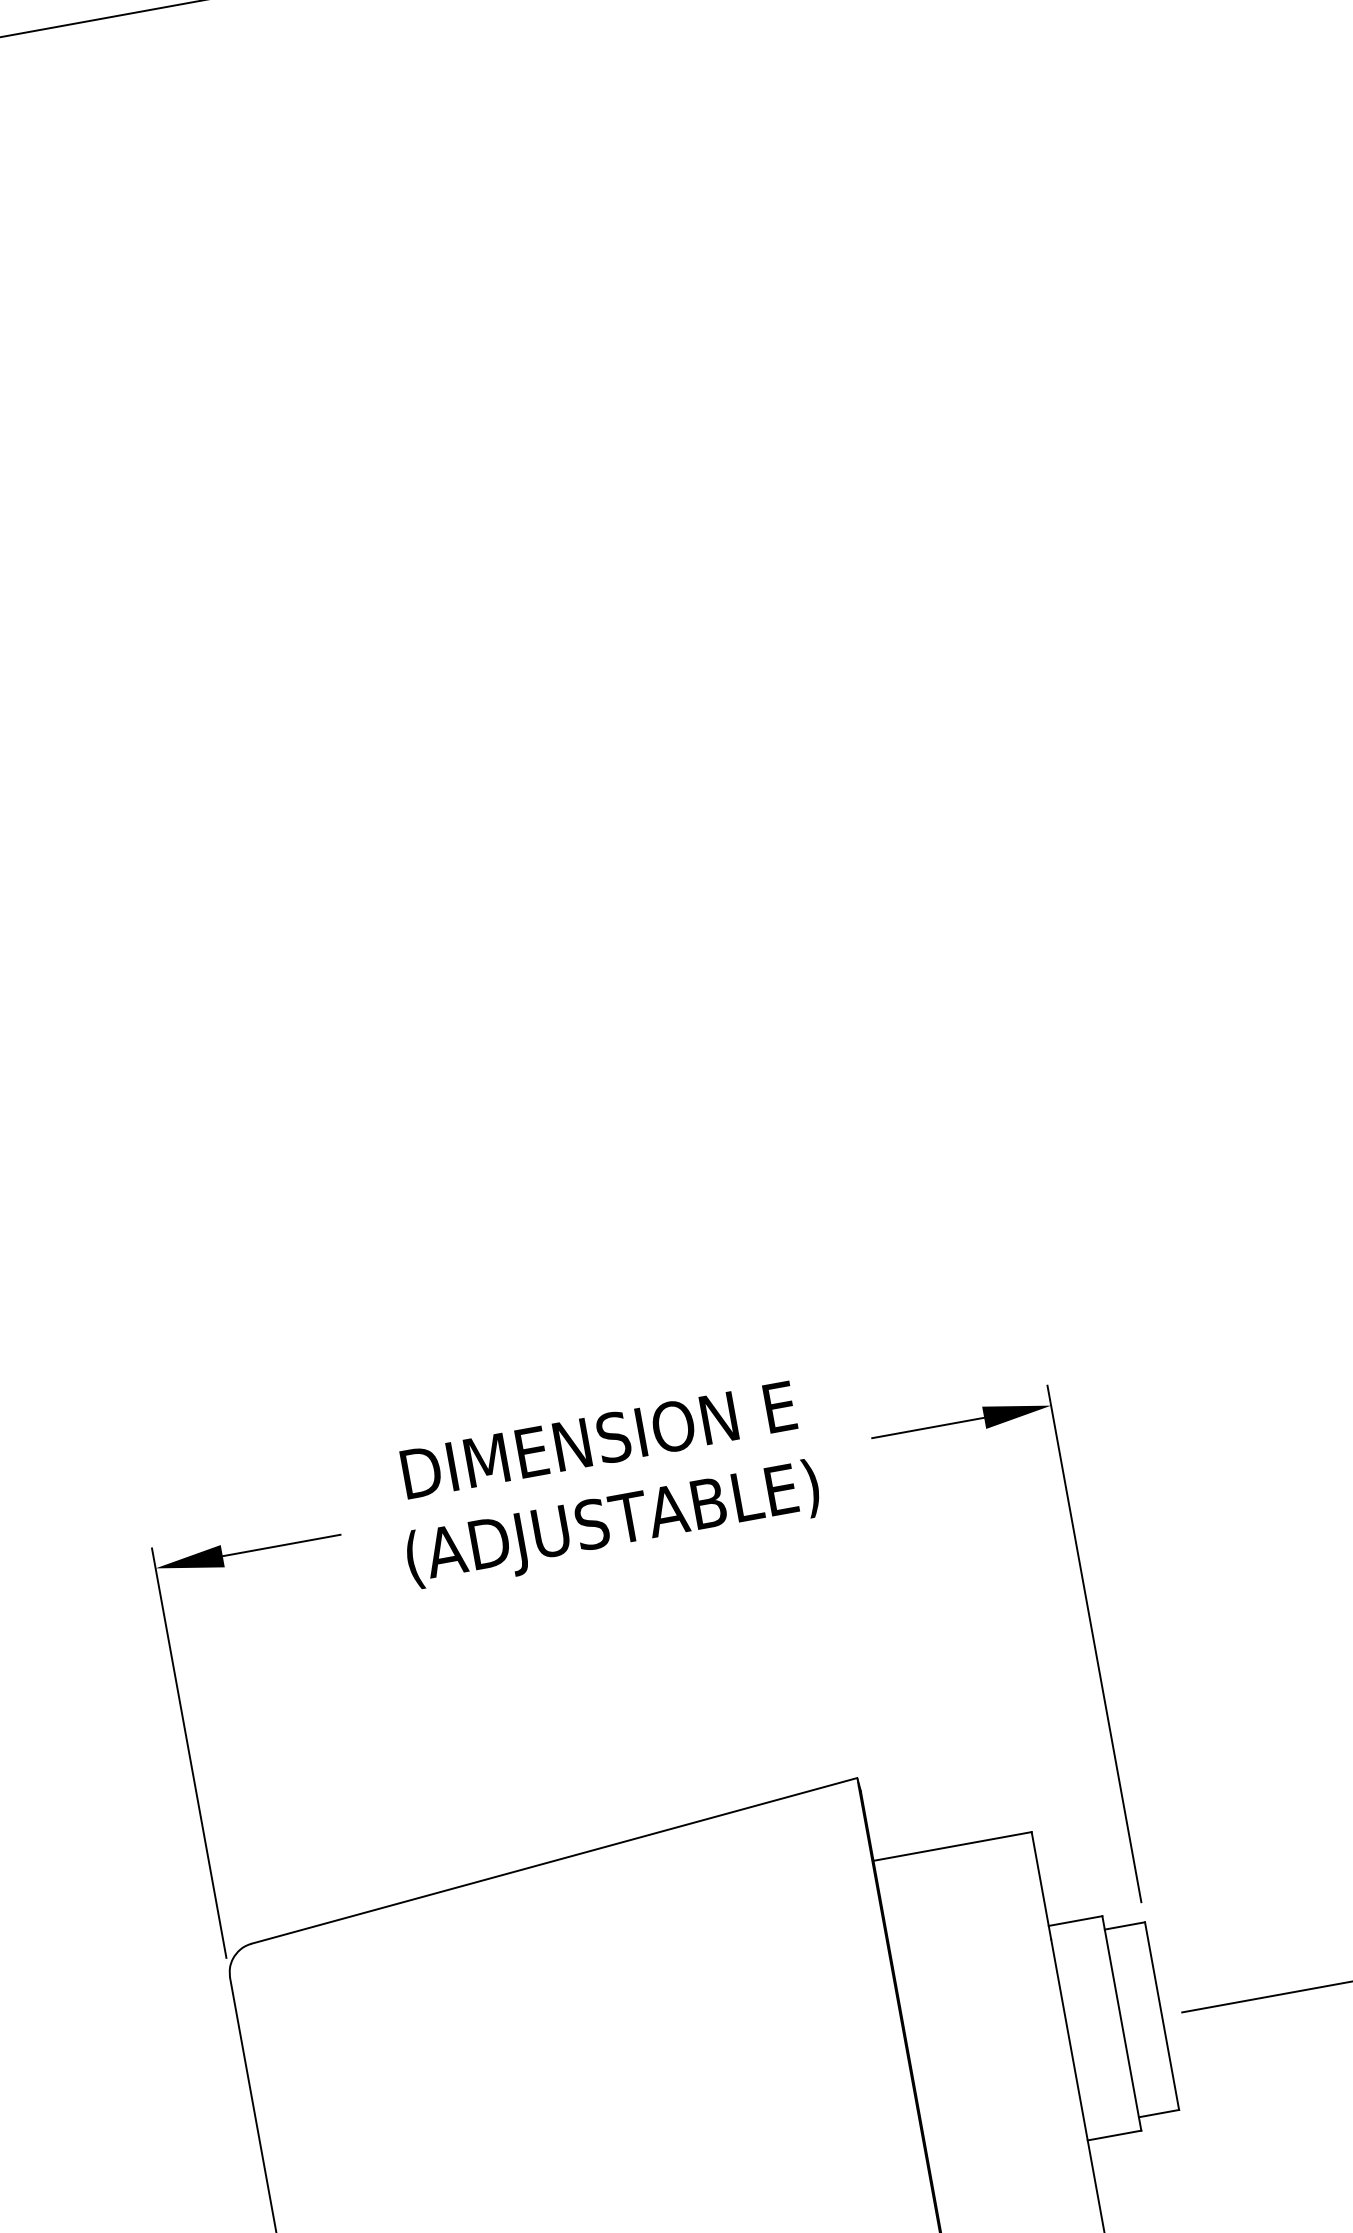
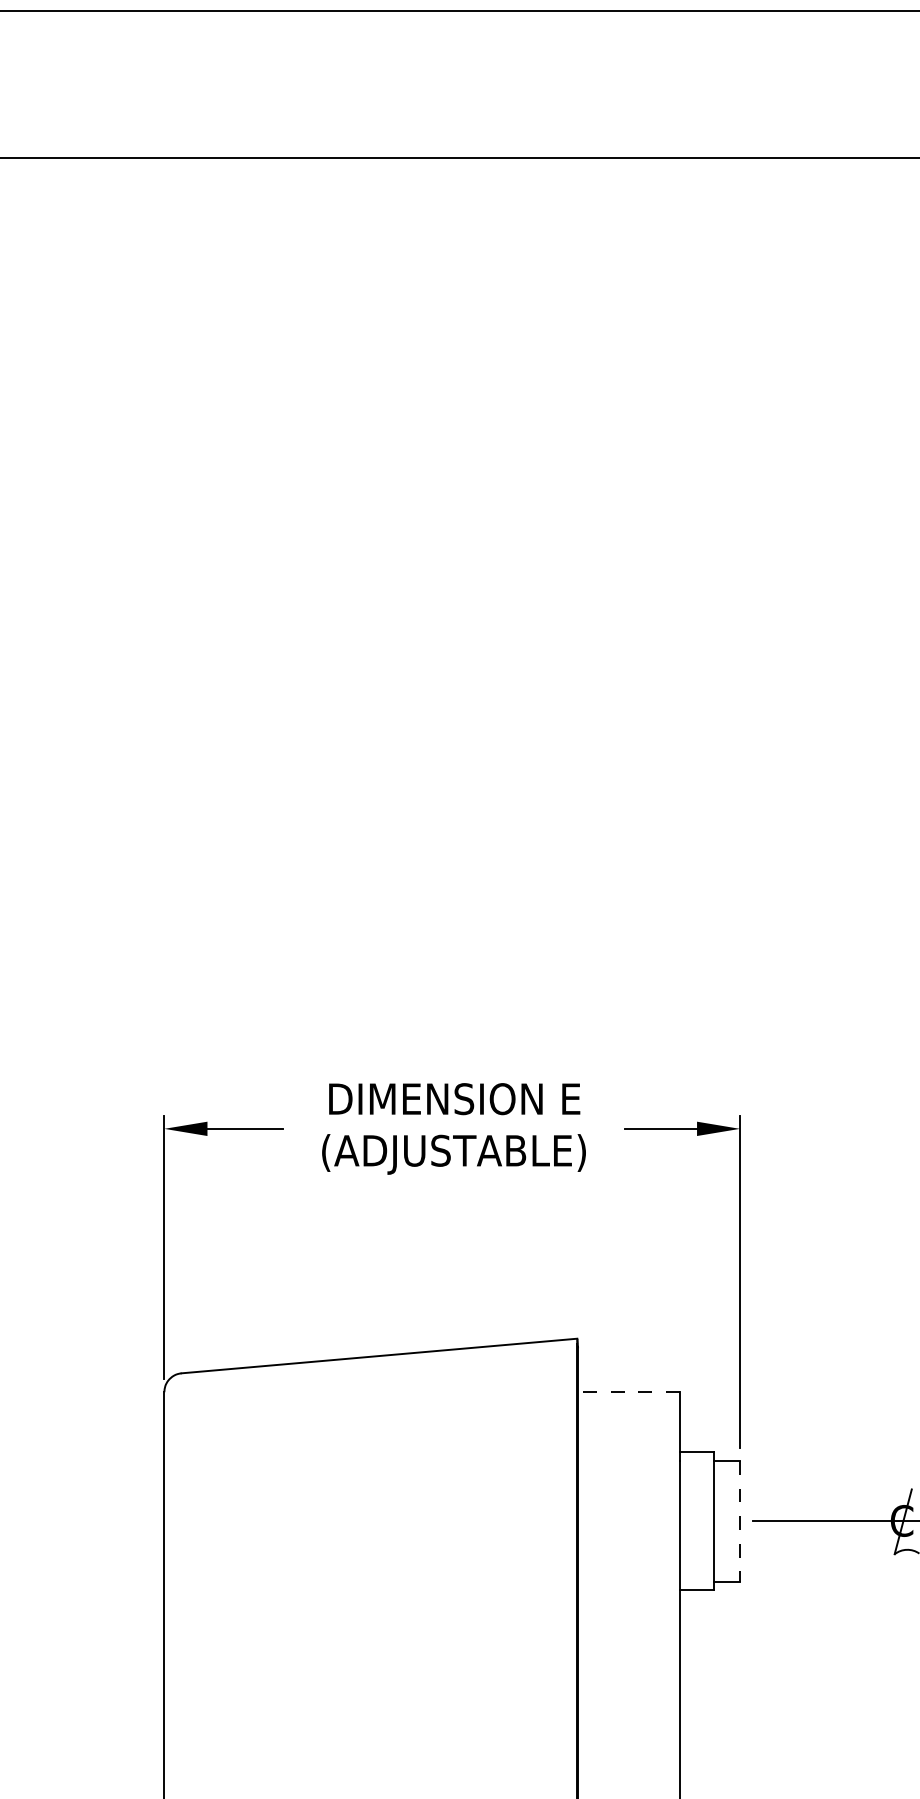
line: (952, 1847) -> (628, 1392), solid -> dashed
line: (1162, 2016) -> (740, 1521), solid -> dashed

